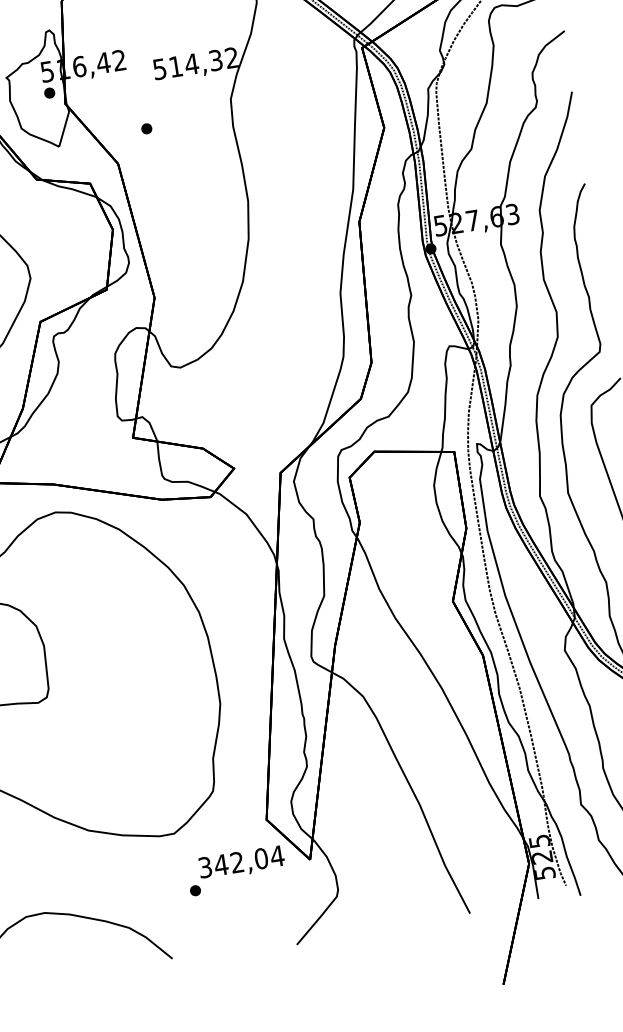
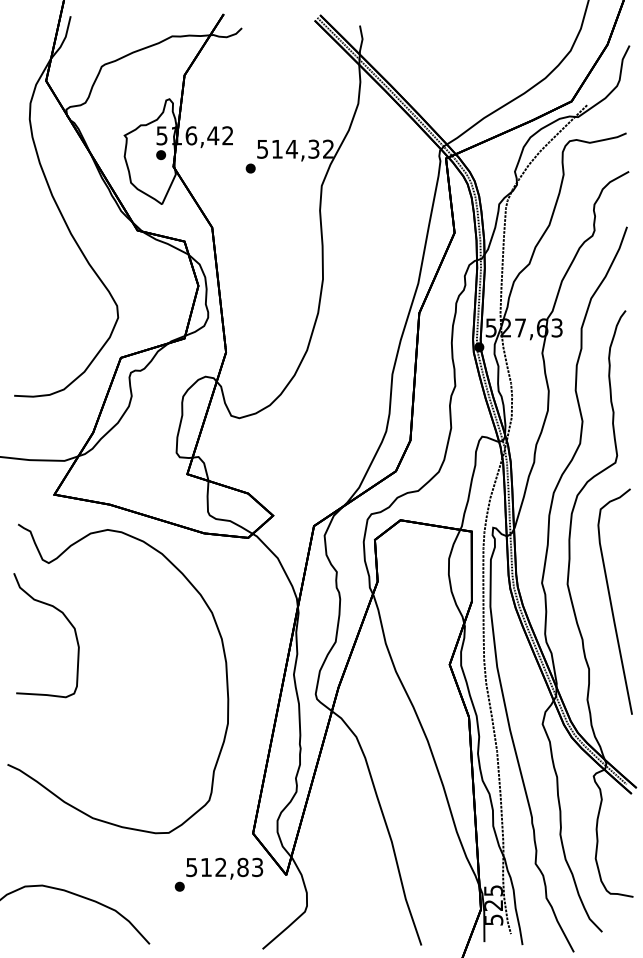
part: (146, 128) -> (250, 168), moved
text: (241, 861) -> (224, 867), 342,04 -> 512,83

